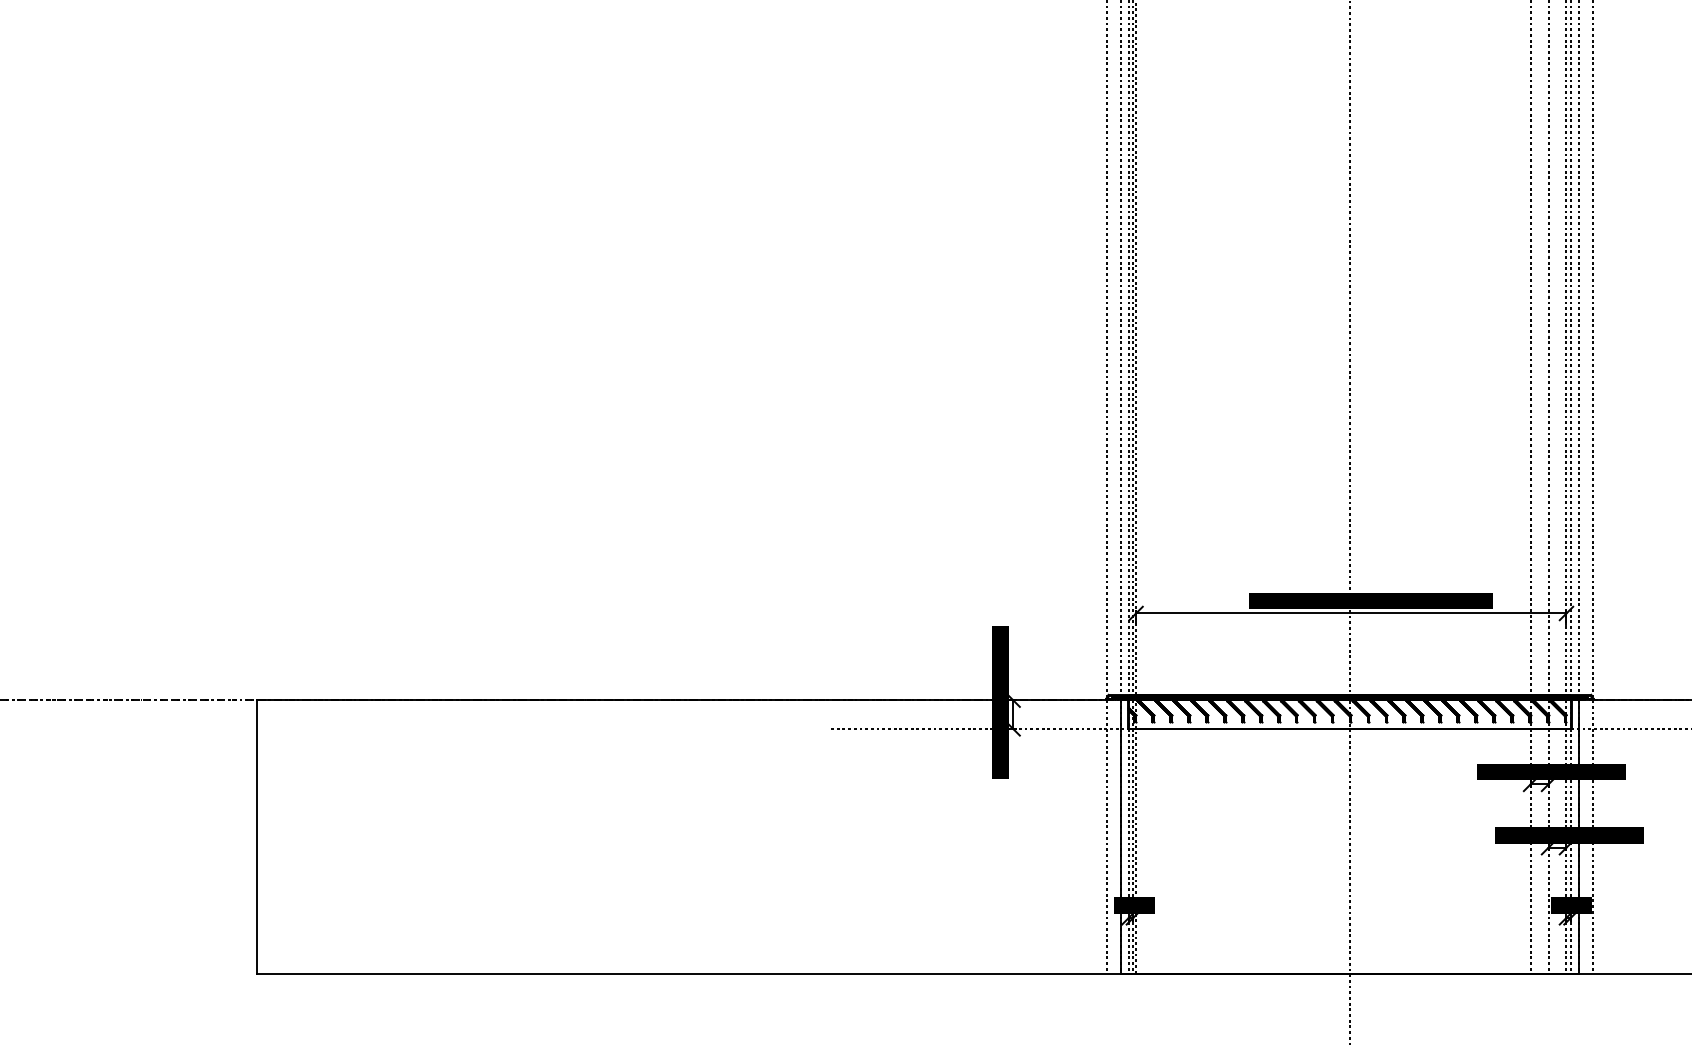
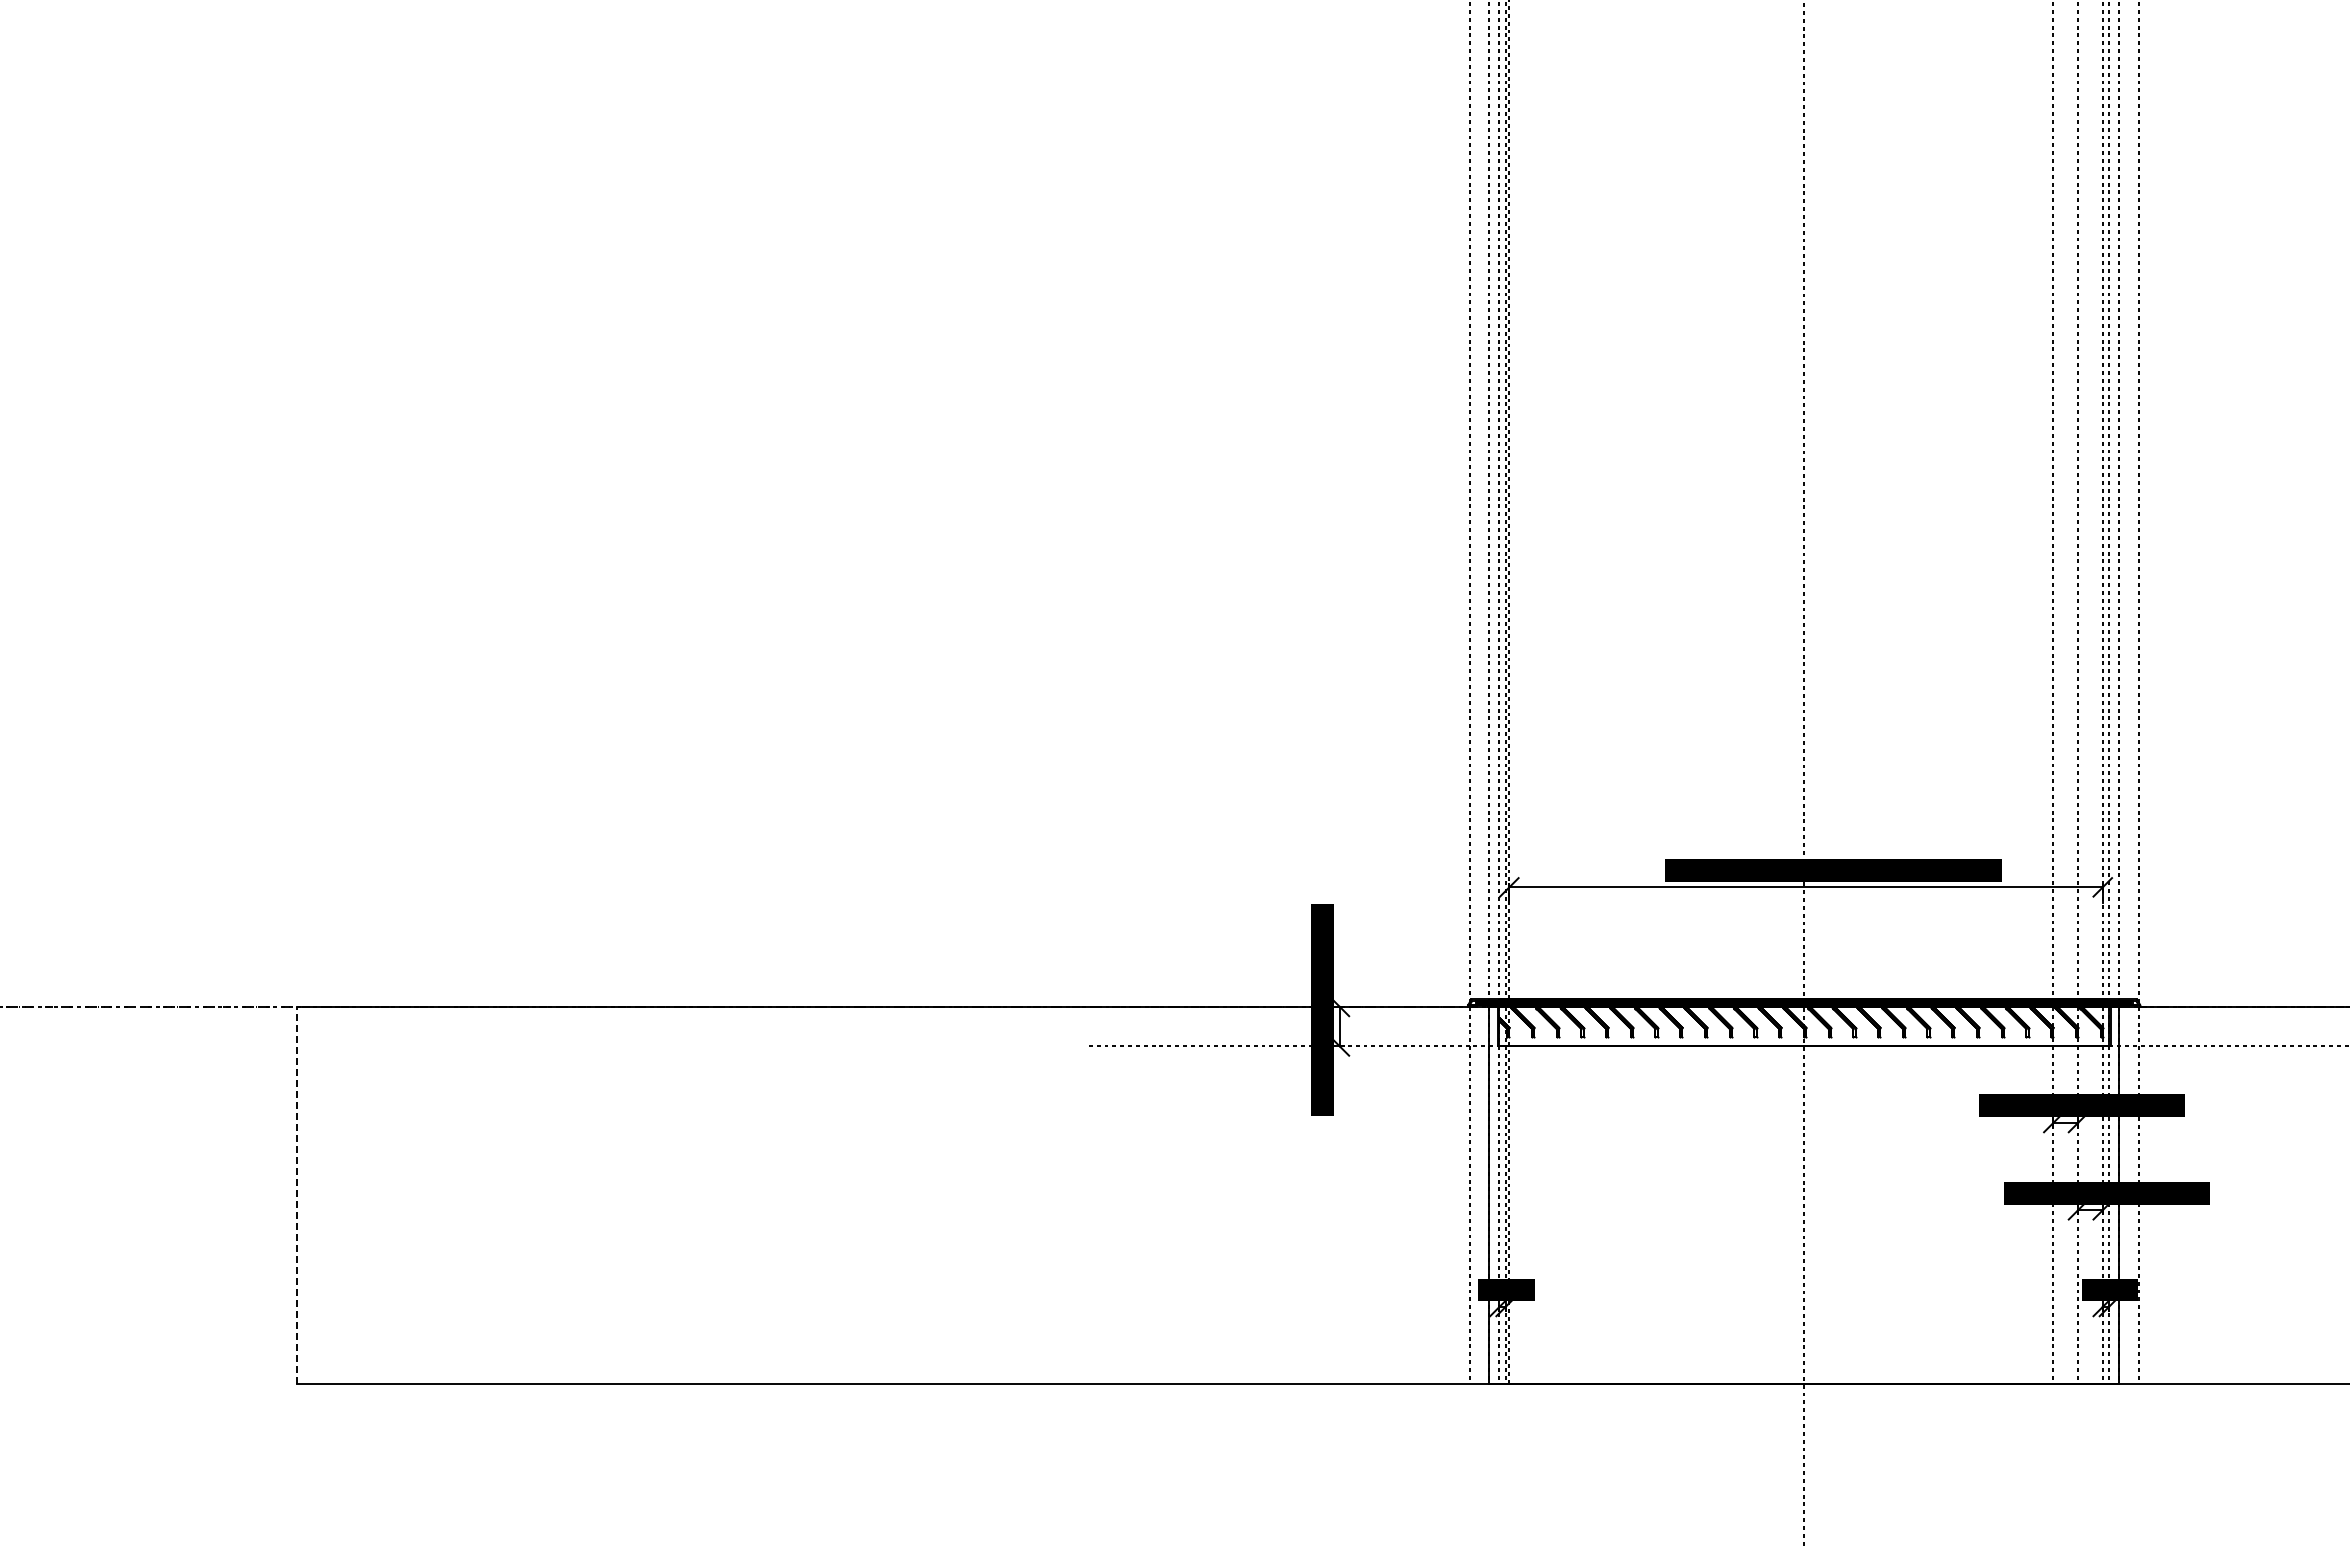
line: (256, 836) -> (296, 1194), solid -> dashed

